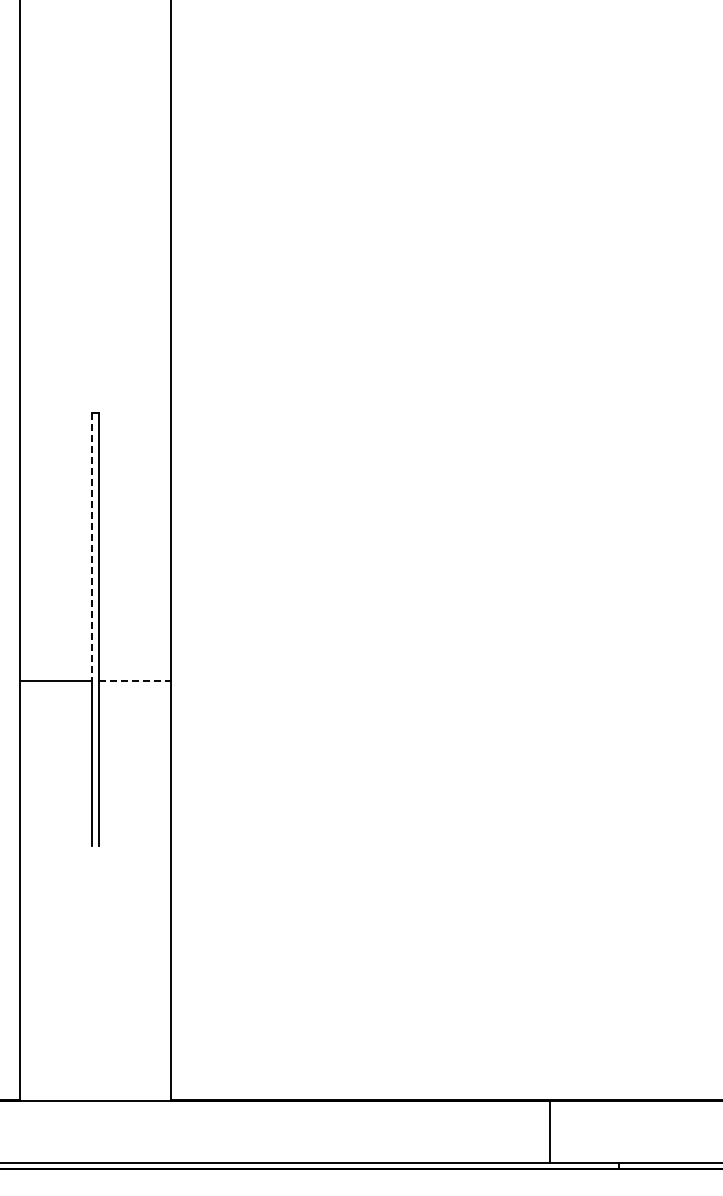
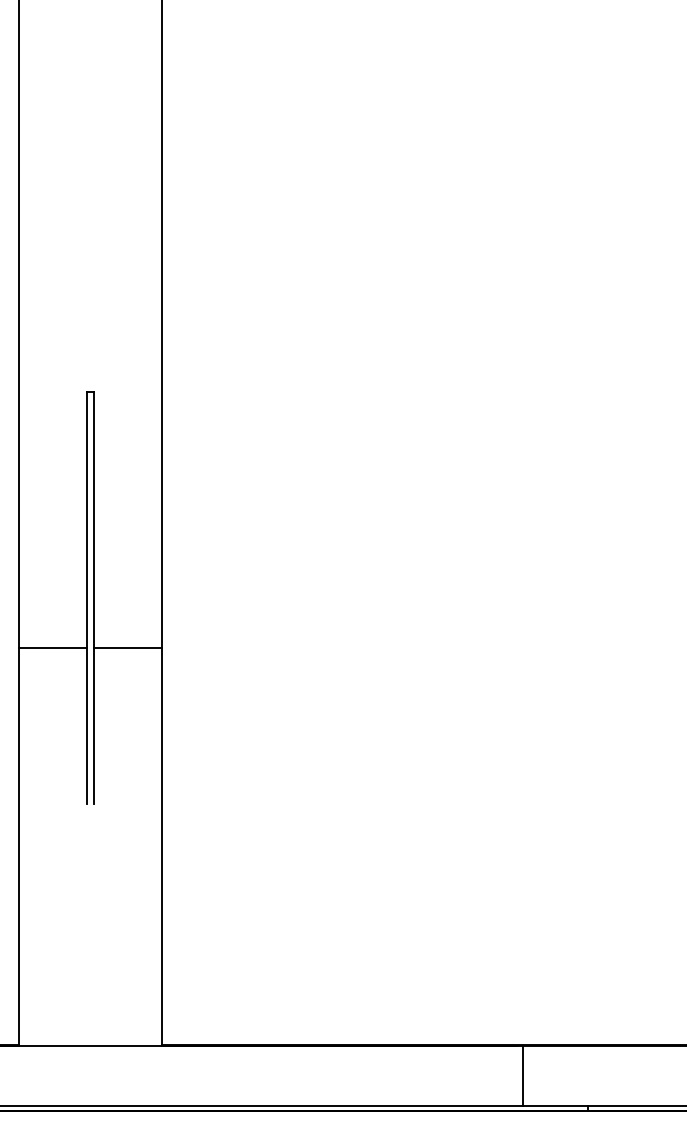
line: (91, 547) -> (86, 520), dashed -> solid
line: (135, 681) -> (128, 647), dashed -> solid

